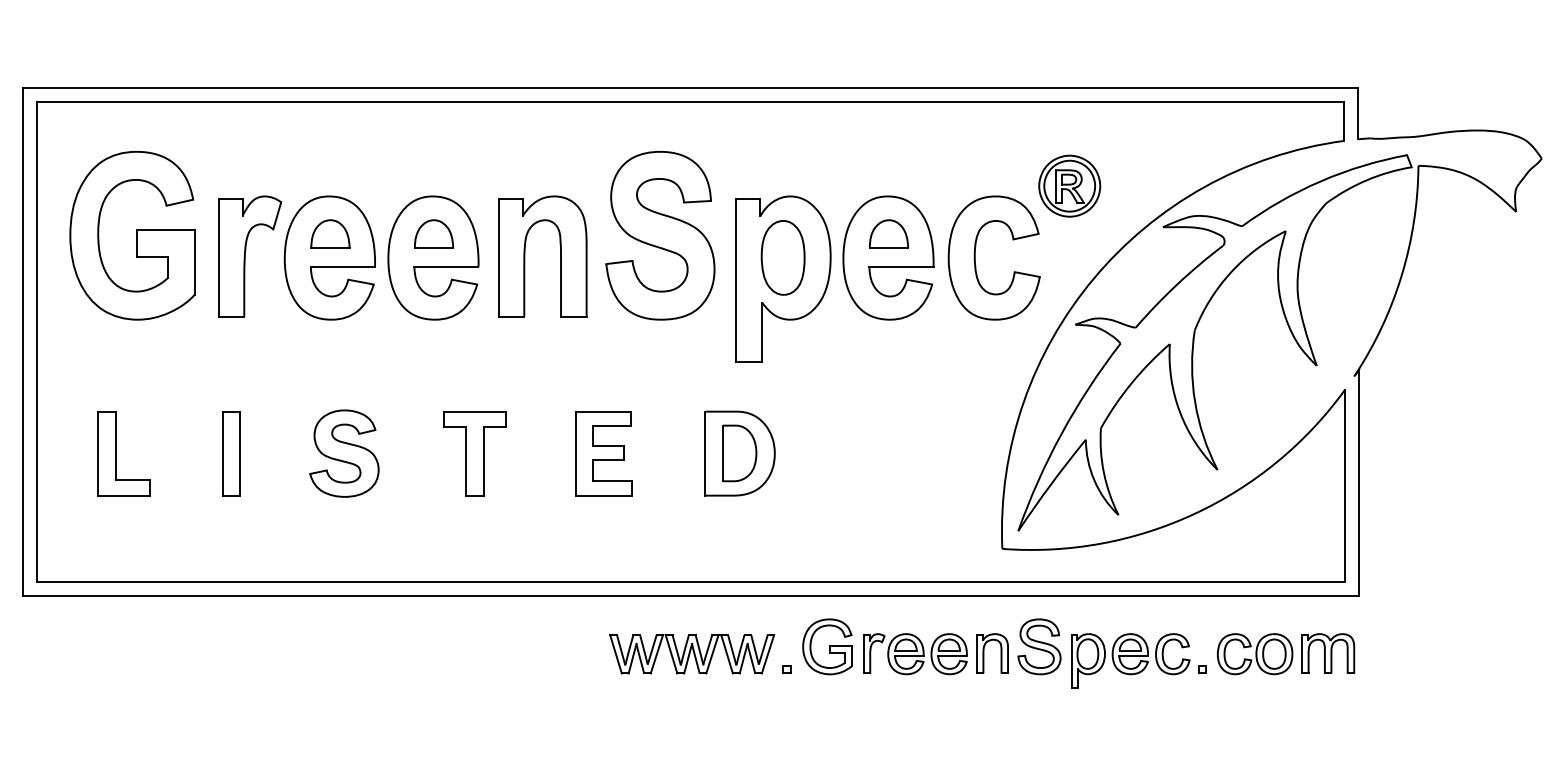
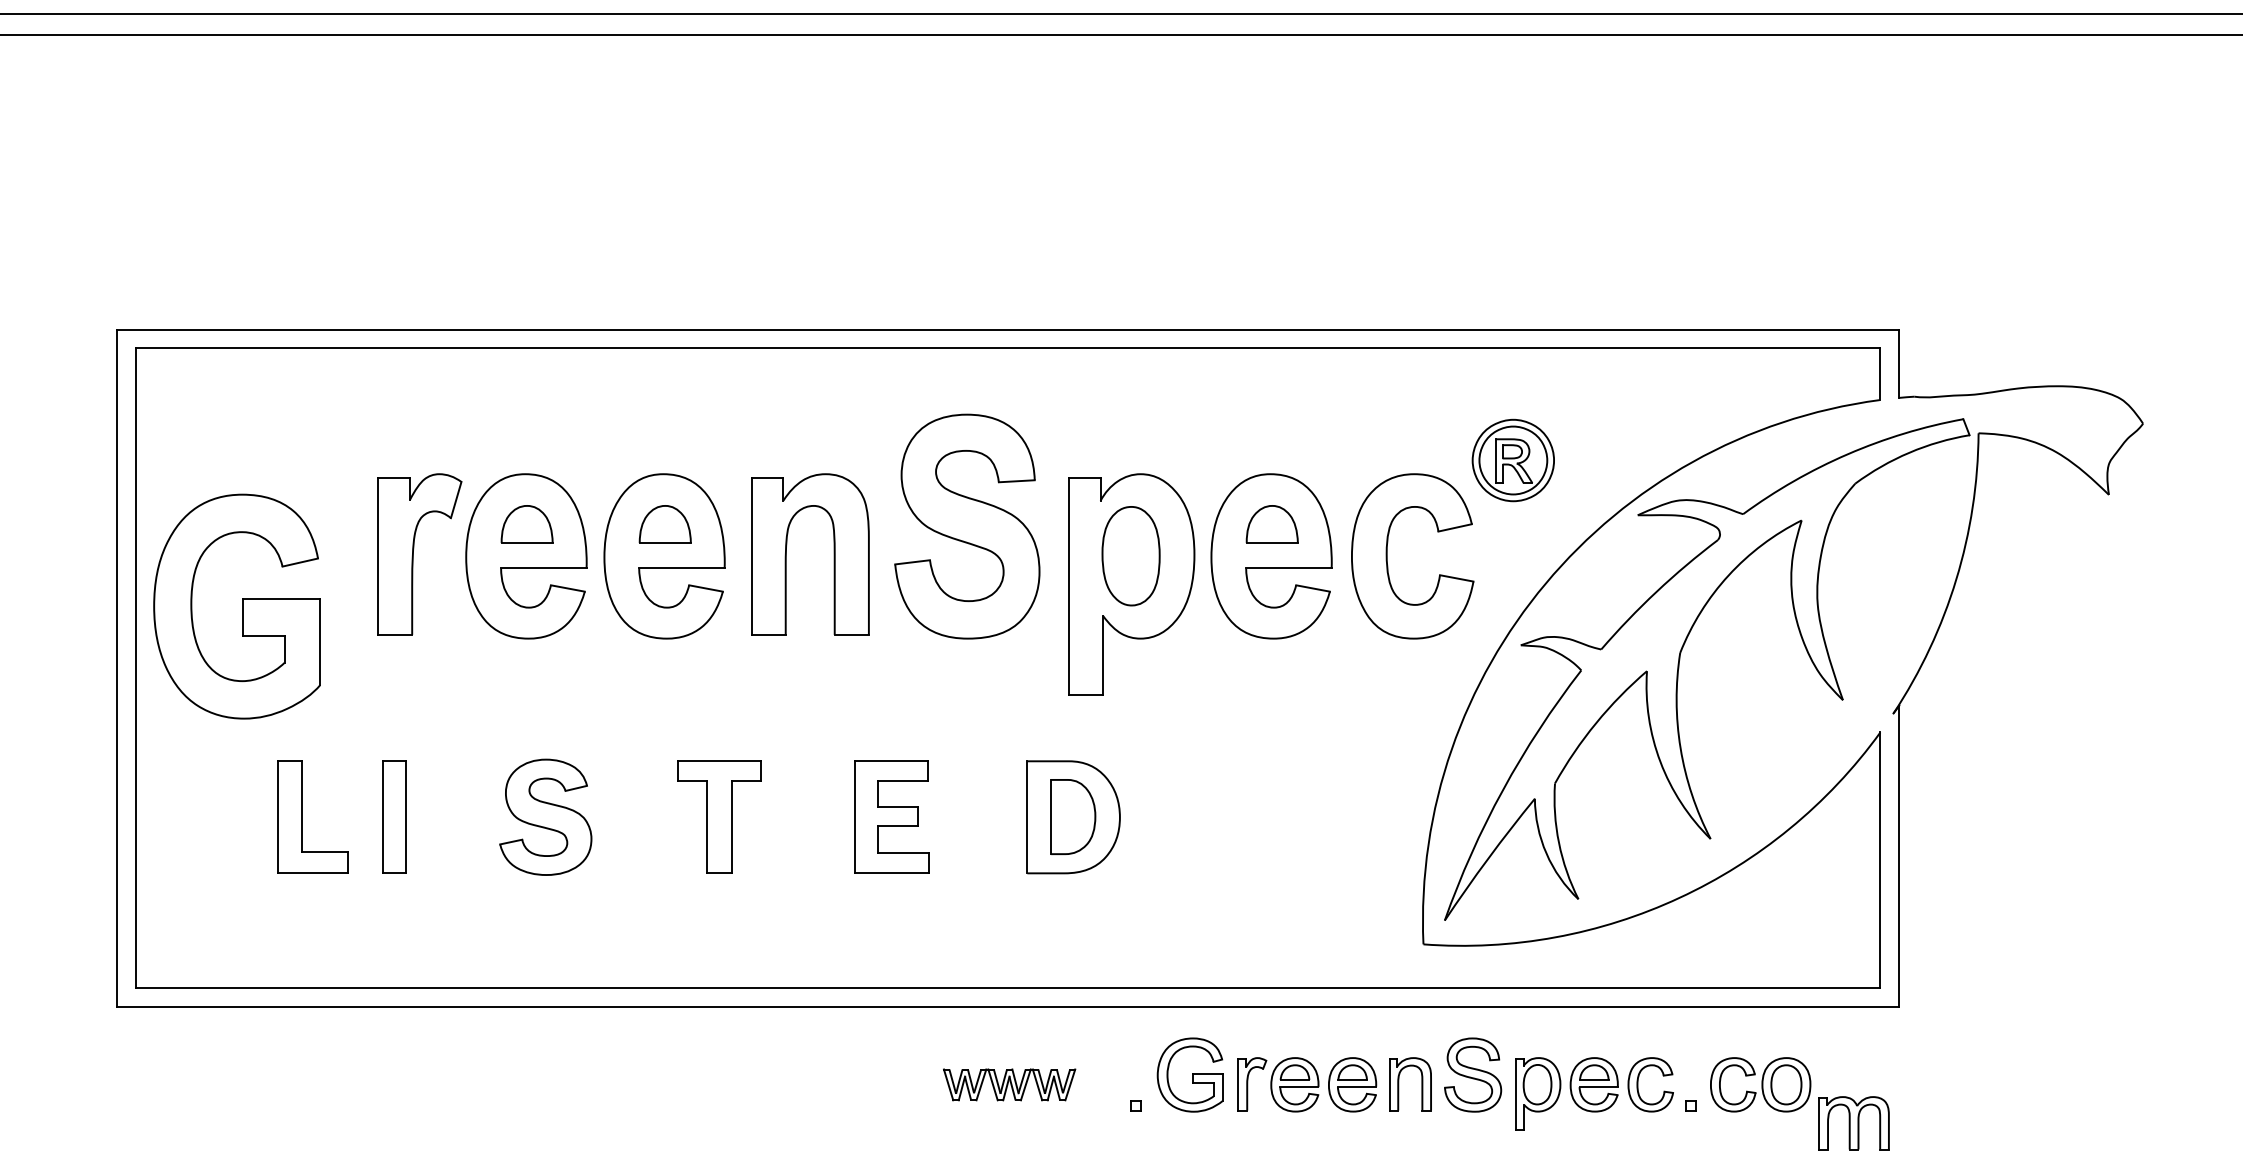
part: (132, 235) -> (236, 606), moved
part: (116, 453) -> (302, 816), moved
part: (692, 653) -> (1009, 1084), size x0.6
part: (1327, 653) -> (1853, 1123), moved

